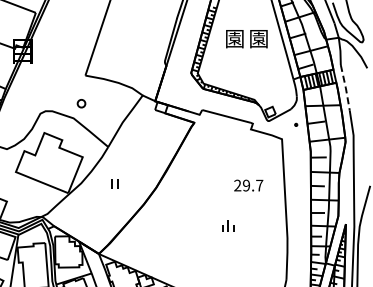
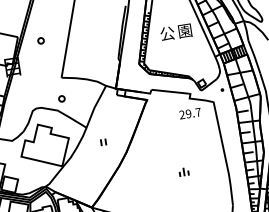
part: (65, 22) -> (40, 40), added
text: (234, 38) -> (167, 33), 園 -> 公
line: (345, 87) -> (254, 56), dashed -> solid
part: (114, 183) -> (103, 142), moved
text: (248, 185) -> (190, 113), moved

